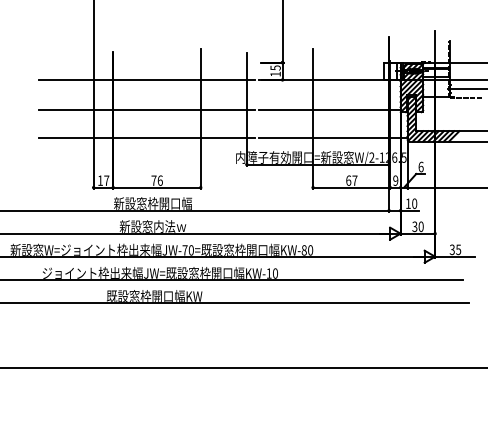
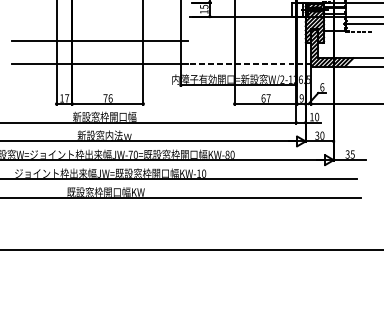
line: (147, 79) -> (100, 16), removed
line: (329, 109) -> (247, 40), removed
line: (333, 138) -> (251, 64), solid -> dashed

